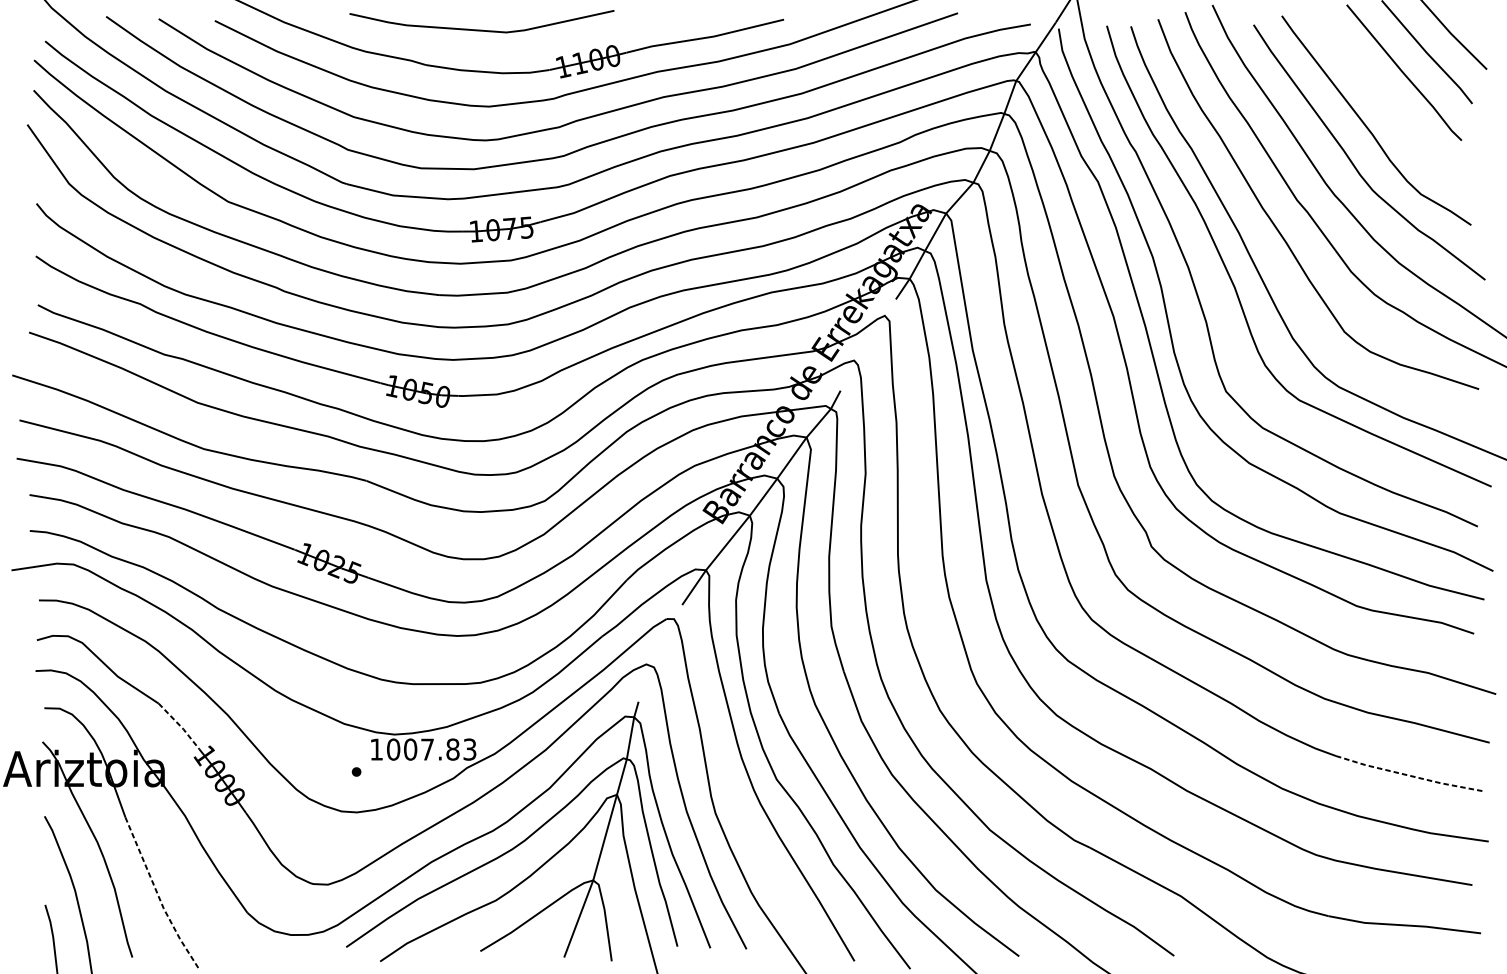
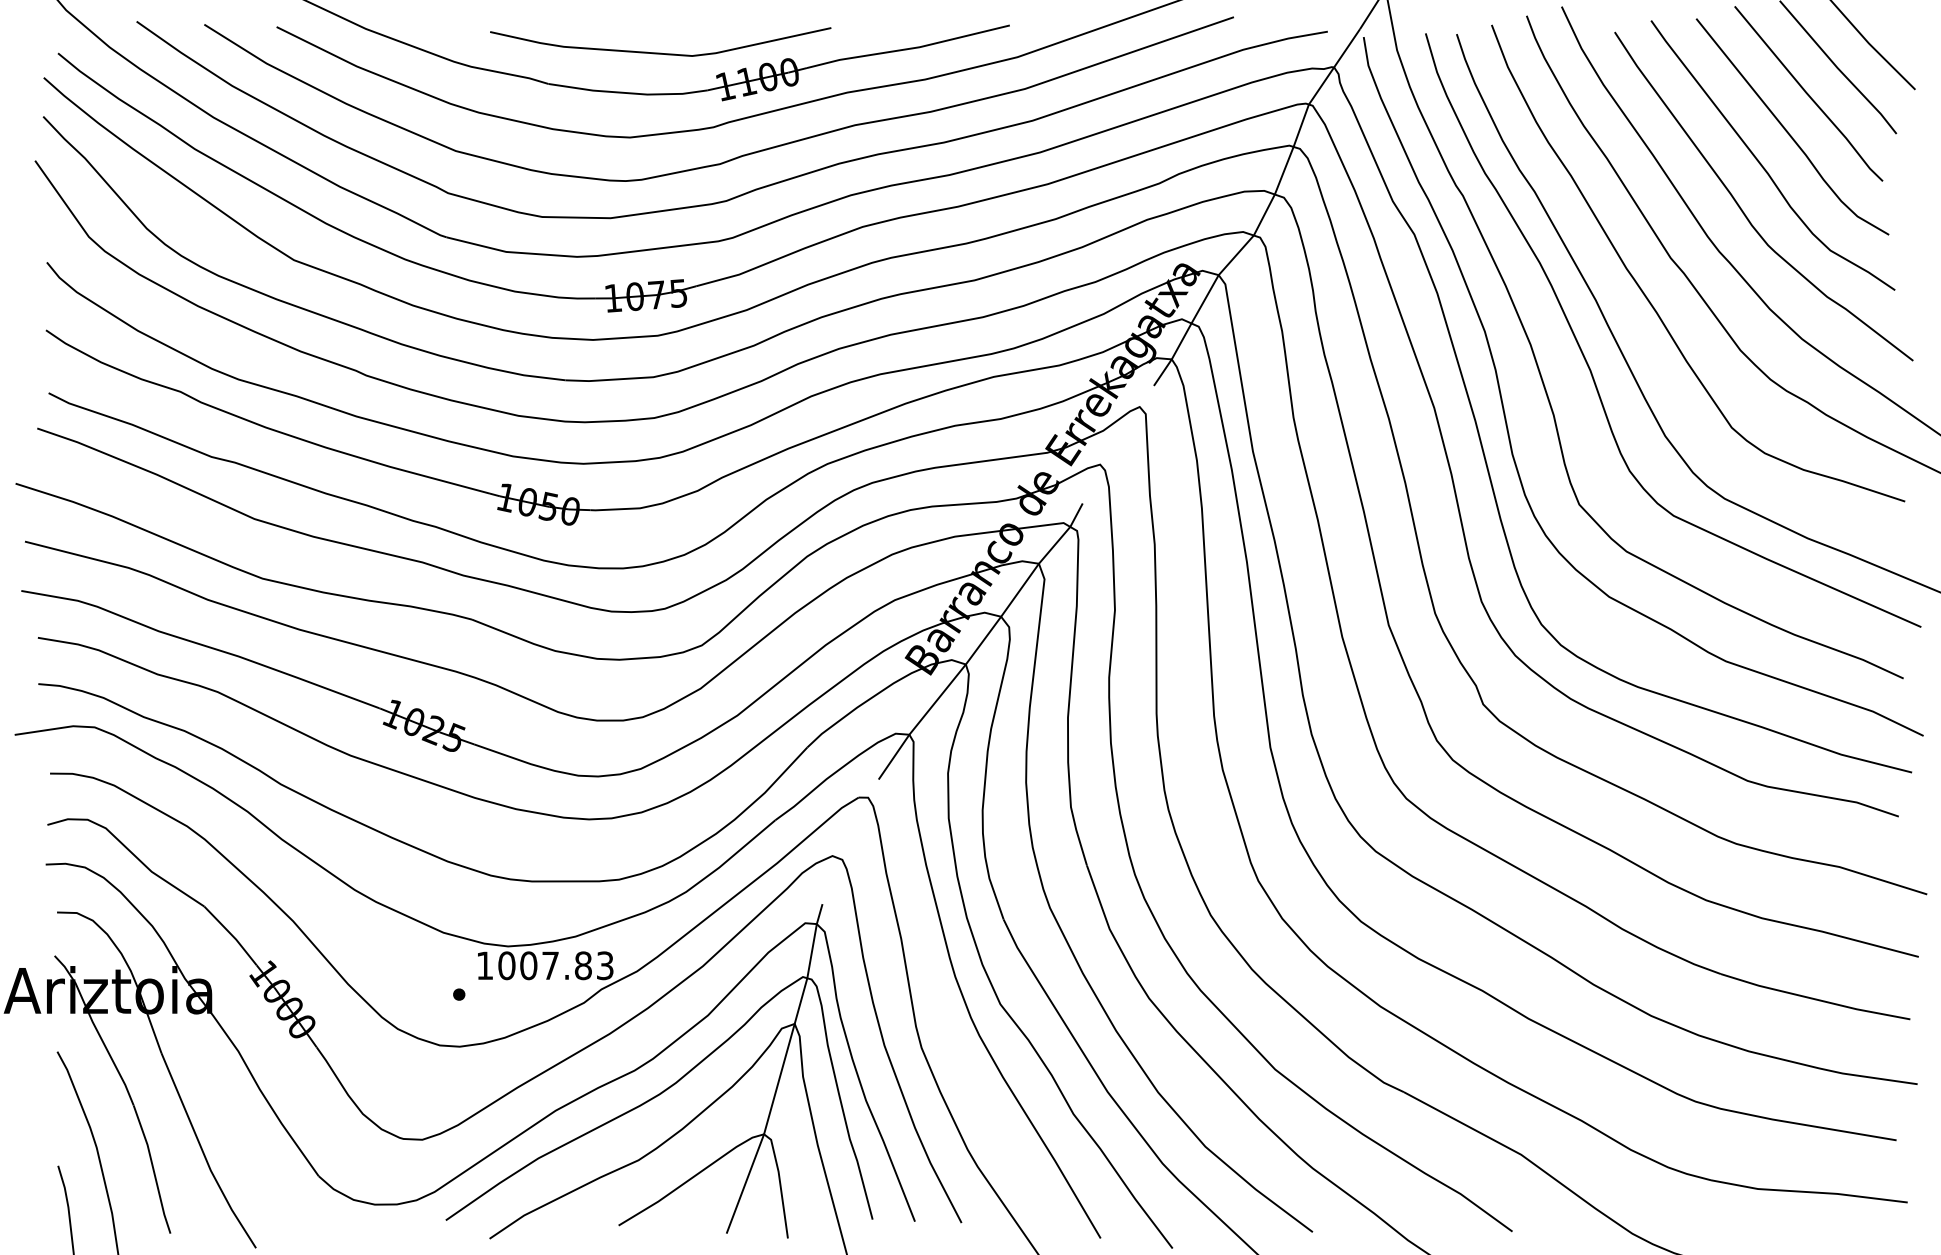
curve: (481, 29) -> (660, 52), moved
curve: (1387, 101) -> (1787, 130), added
line: (180, 726) -> (232, 935), dashed -> solid
line: (1409, 775) -> (1815, 999), dashed -> solid
line: (158, 896) -> (204, 1155), dashed -> solid

